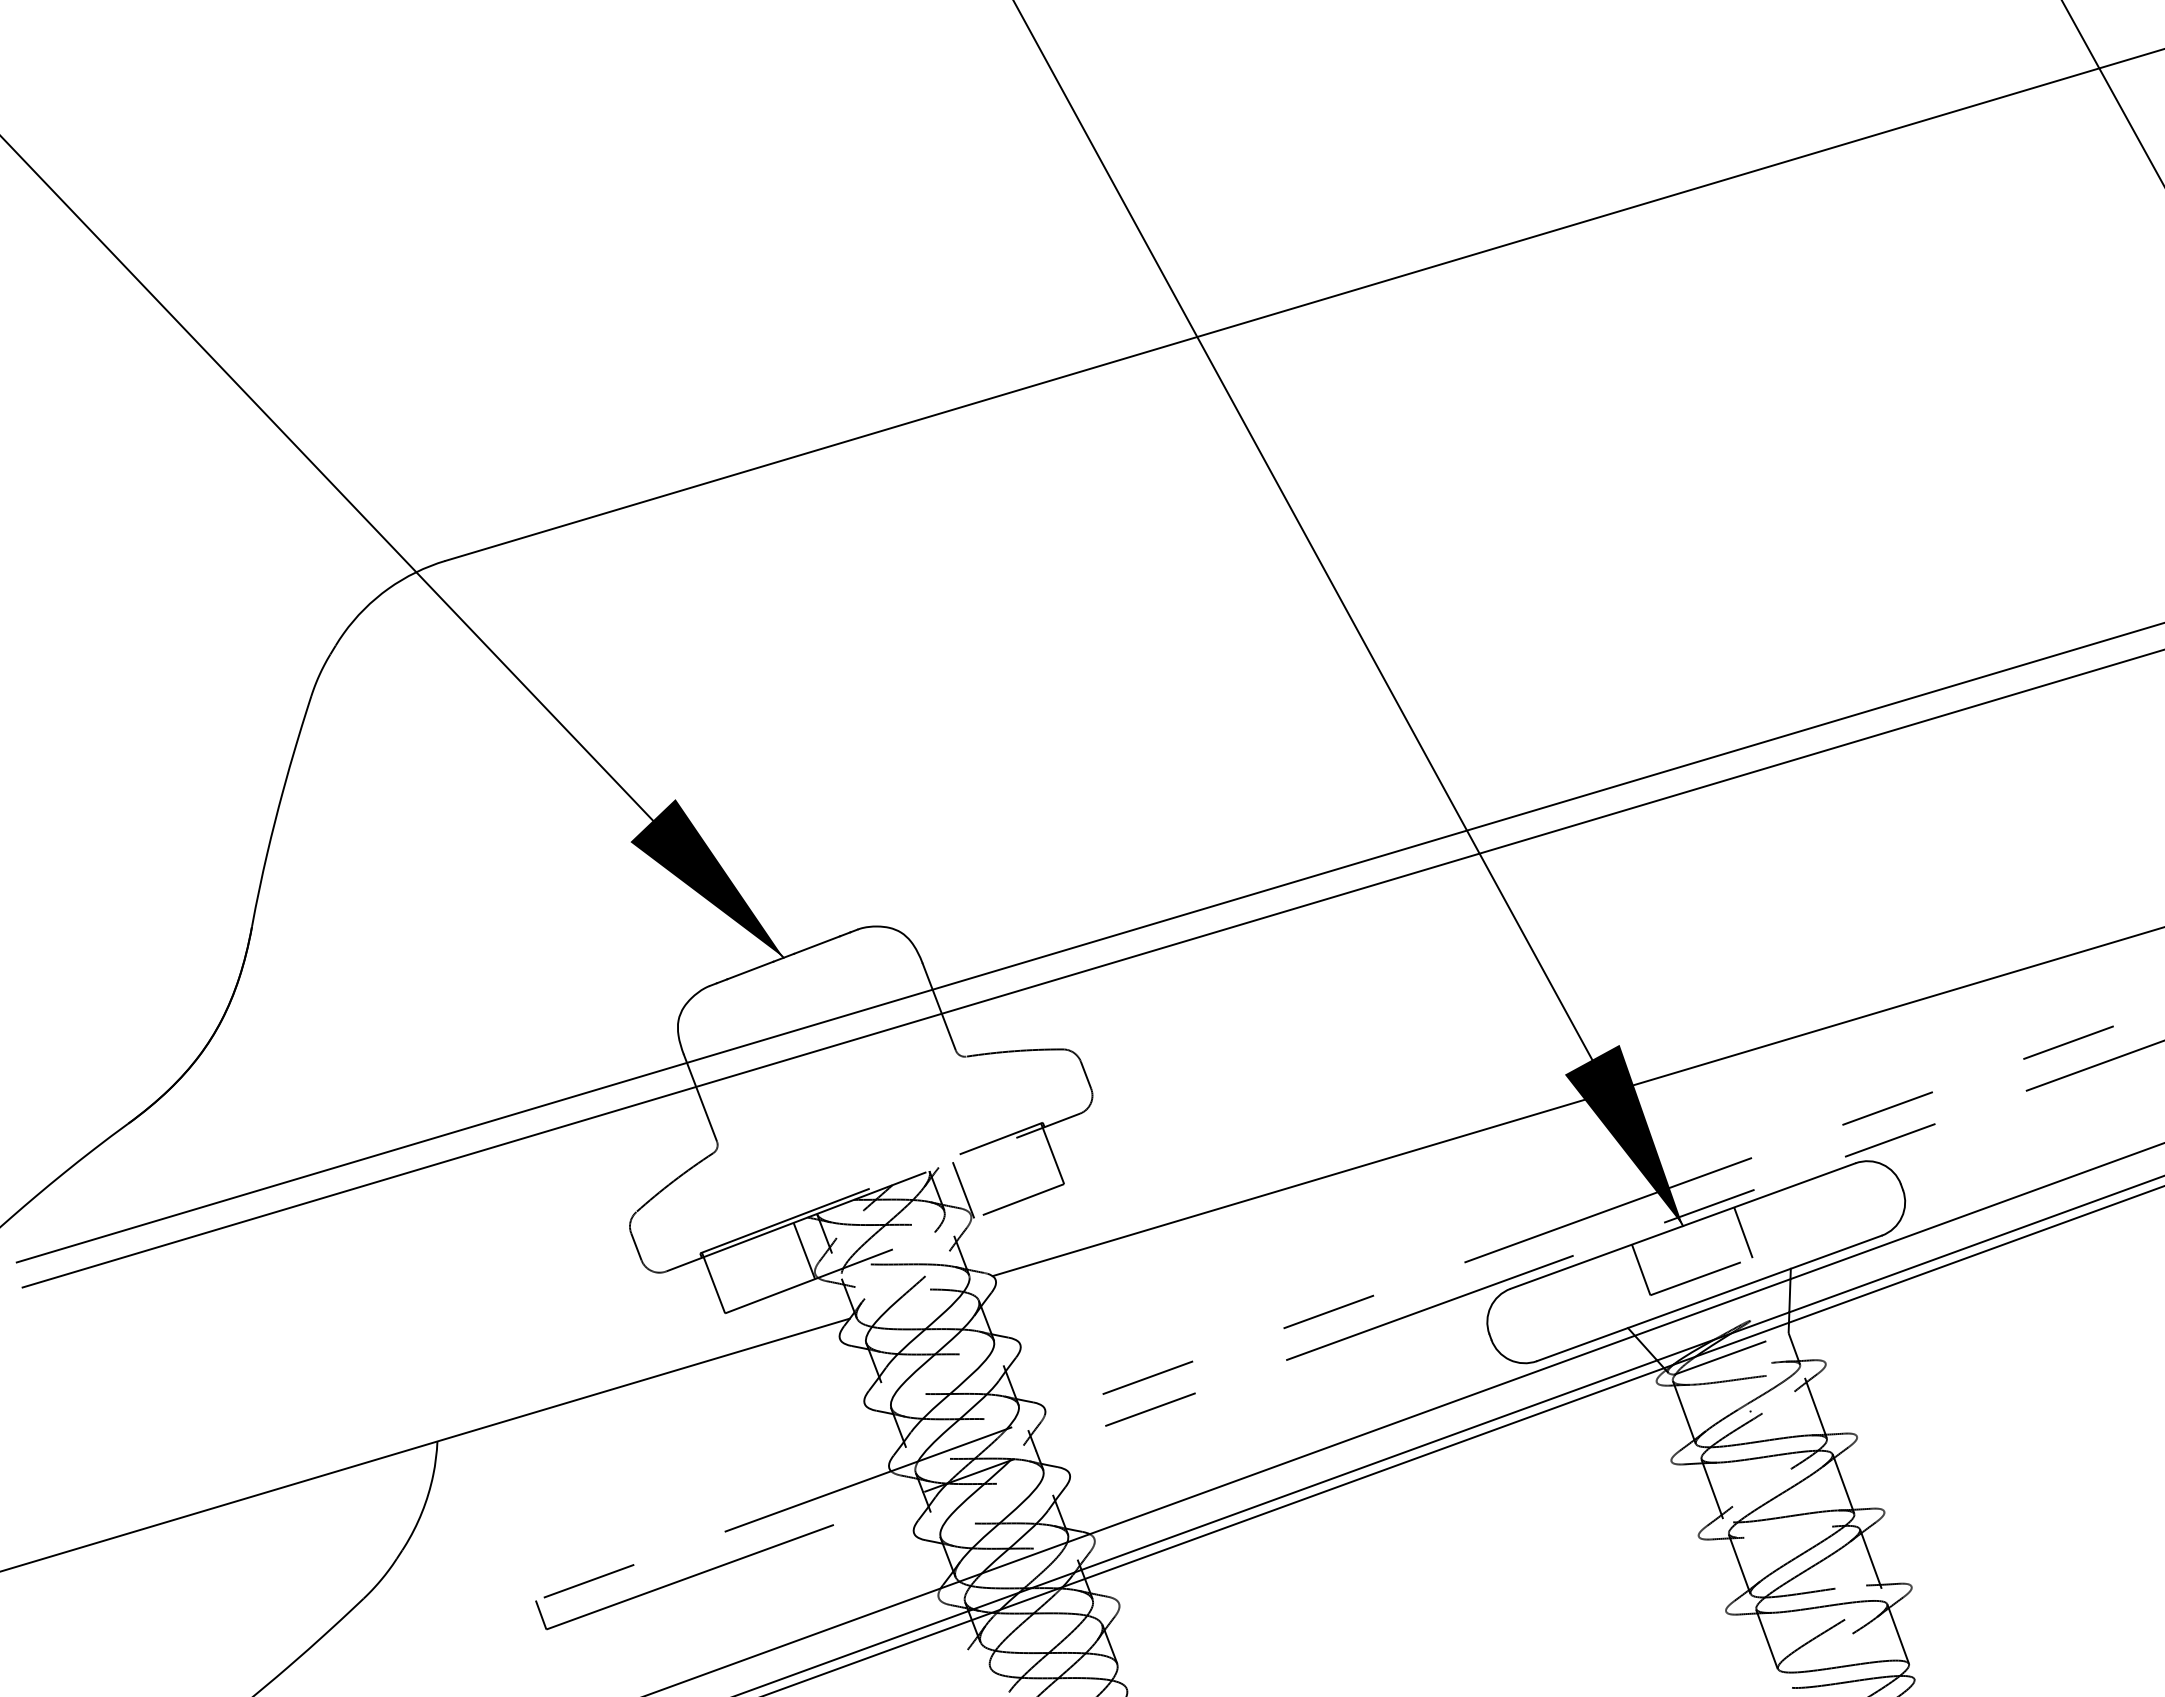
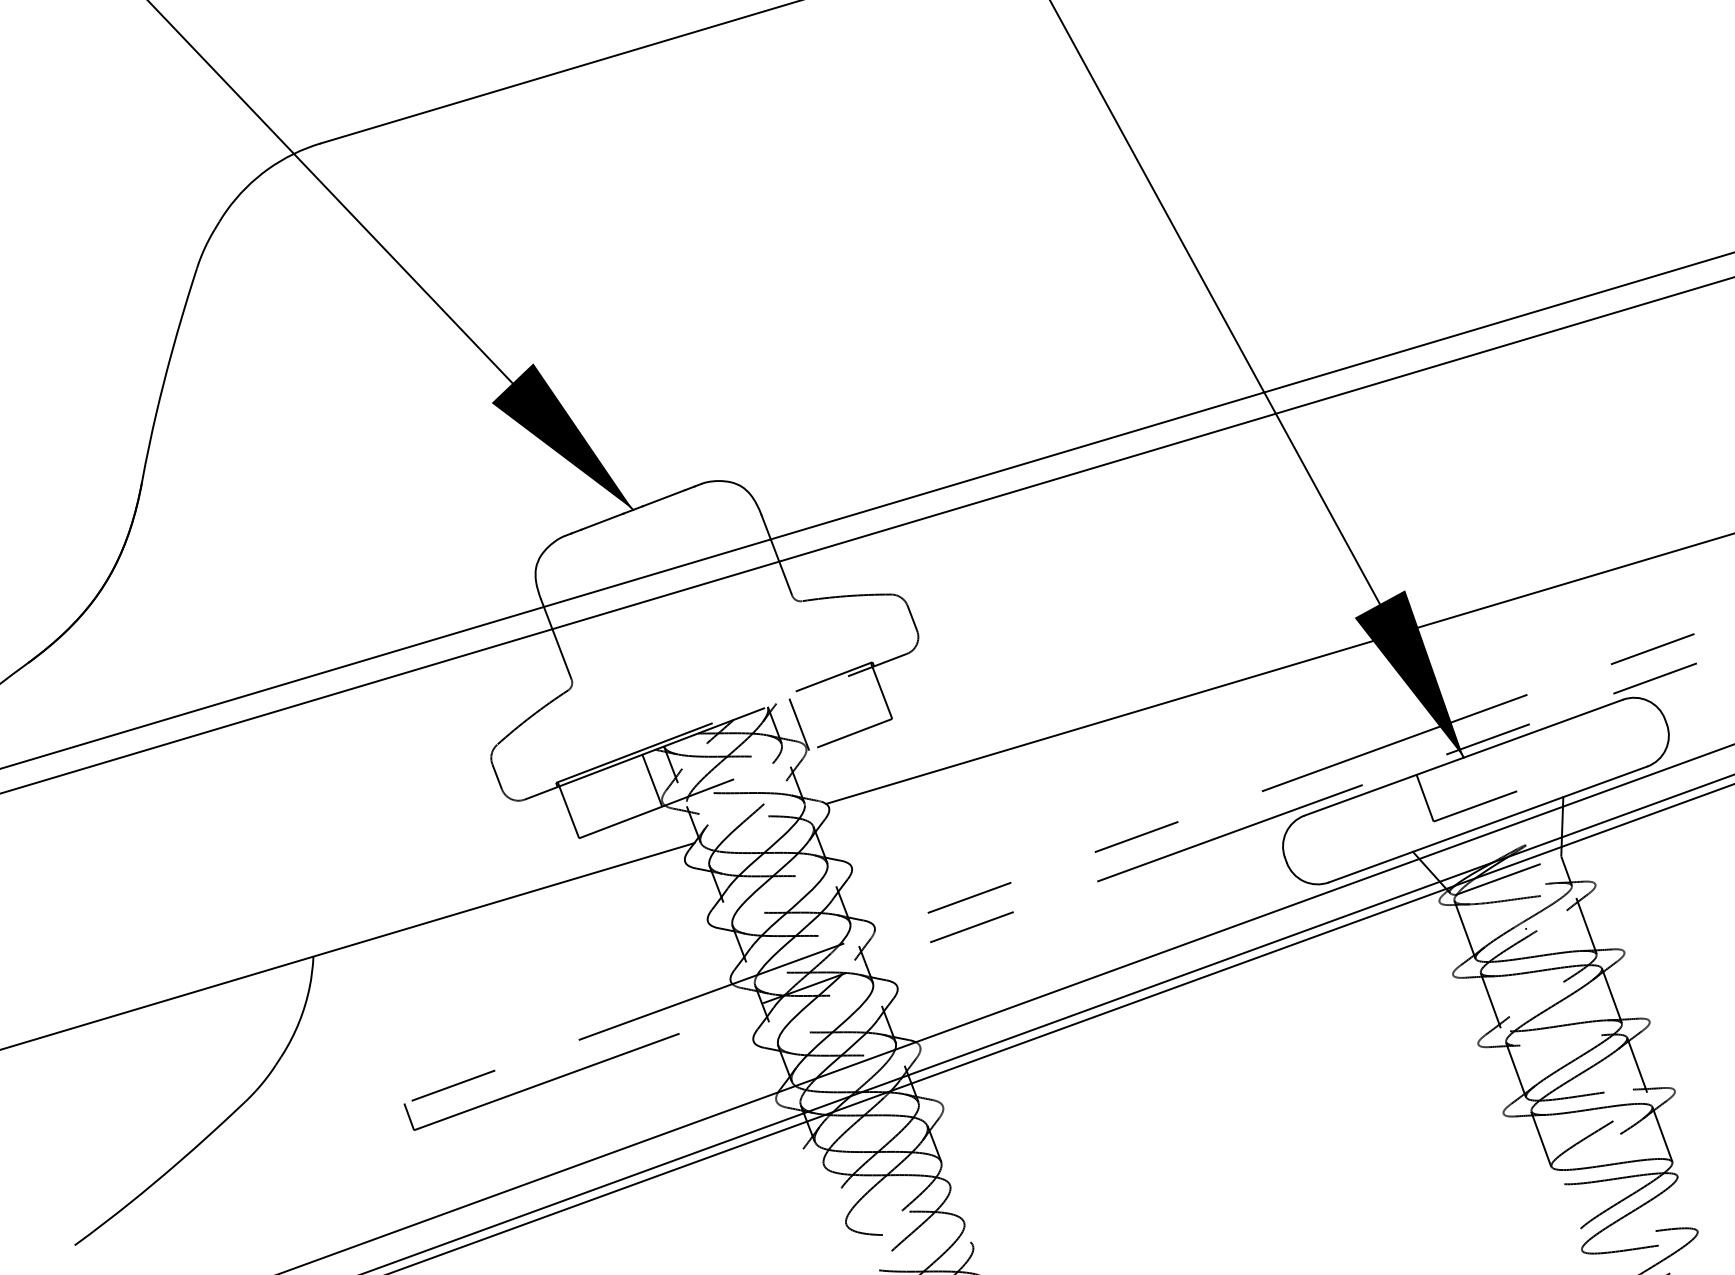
line: (1743, 1232) -> (1519, 763), removed

